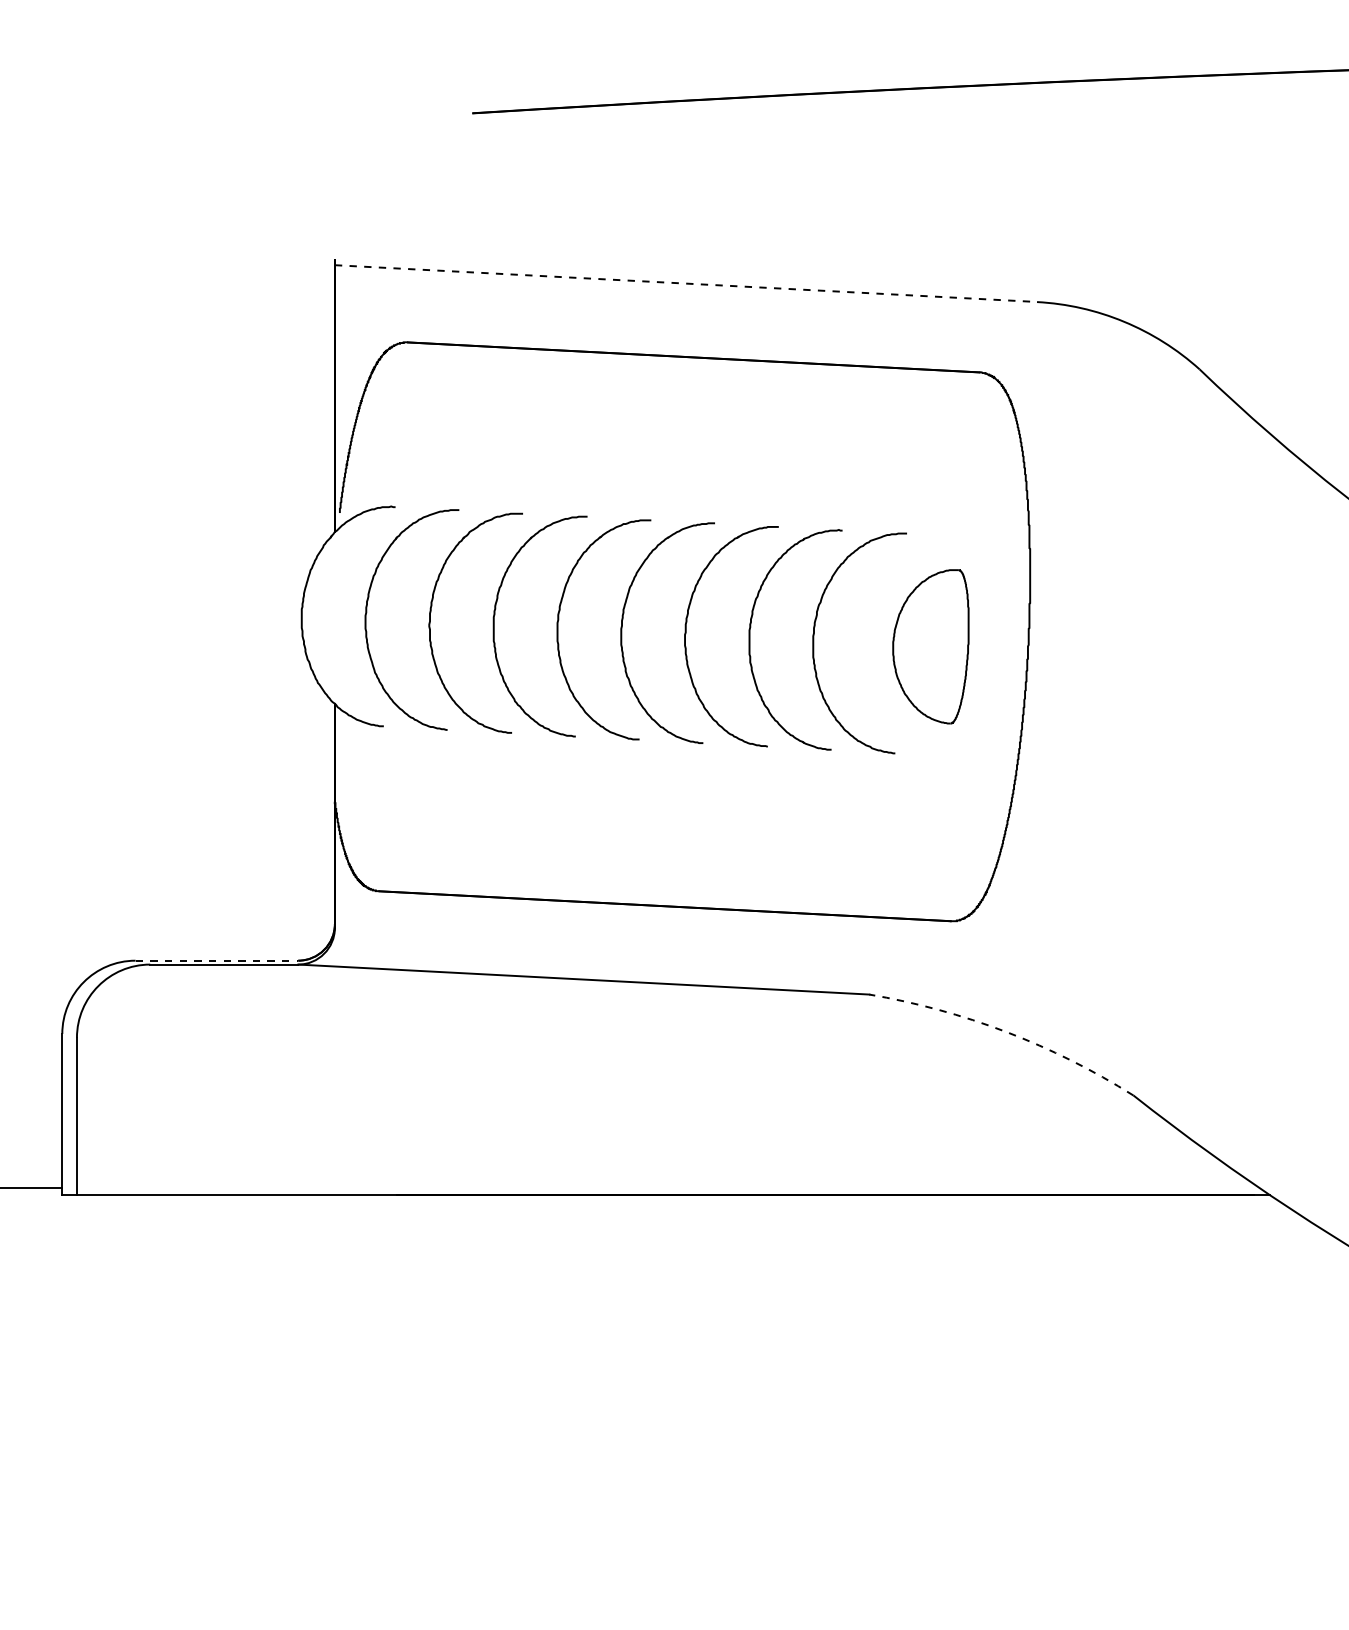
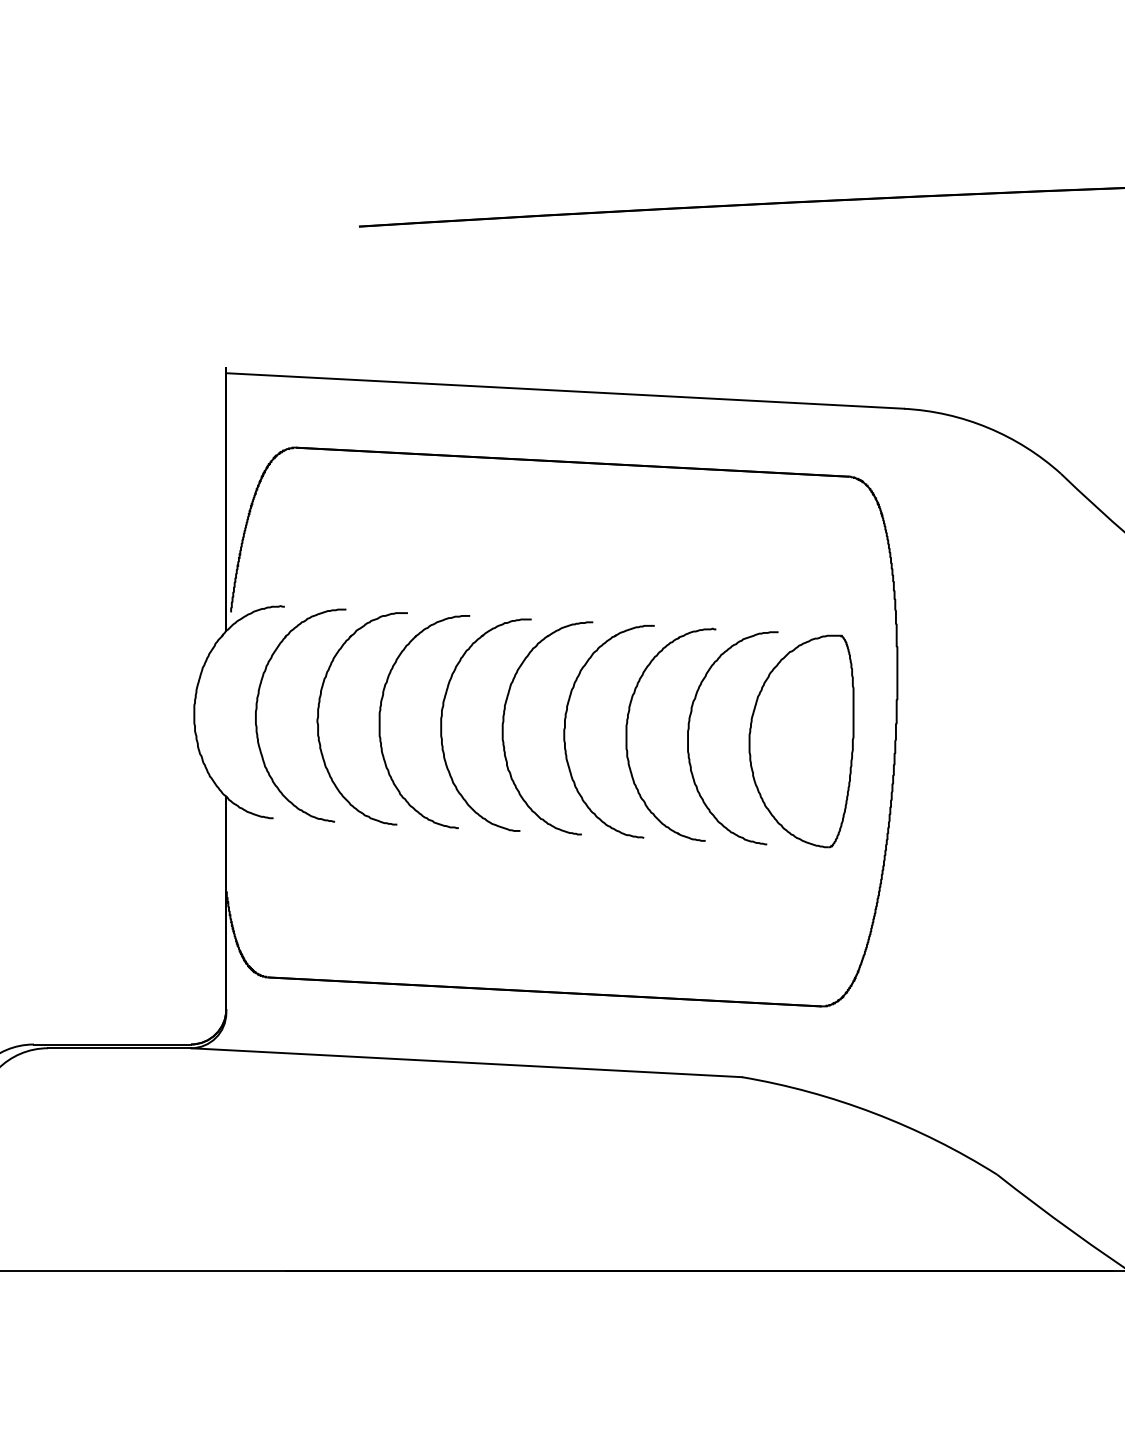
line: (685, 283) -> (564, 390), dashed -> solid
part: (930, 646) -> (801, 741), size x1.43
line: (217, 960) -> (112, 1044), dashed -> solid
arc: (1006, 1031) -> (874, 1112), dashed -> solid

